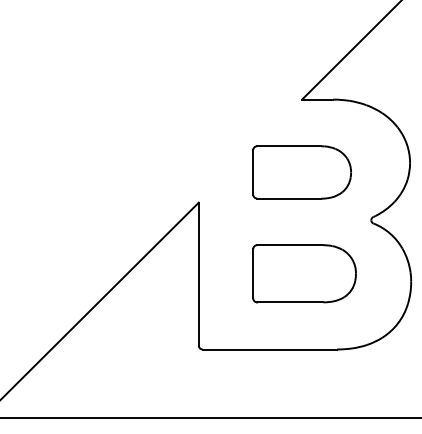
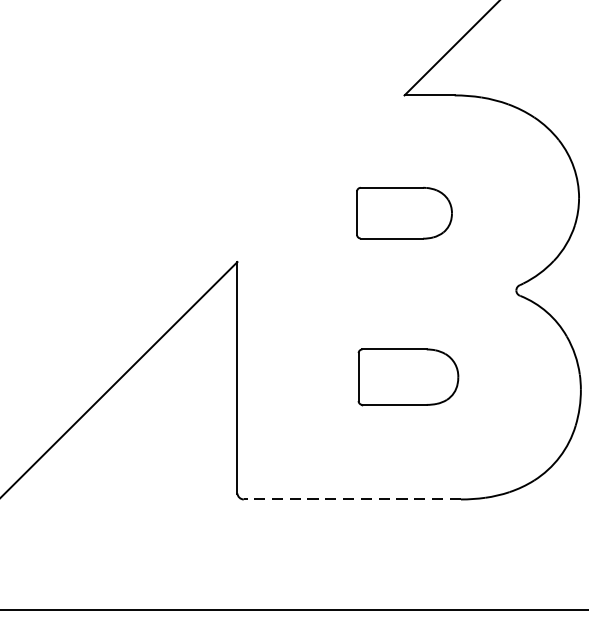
part: (301, 172) -> (403, 213), size x0.6
part: (304, 273) -> (408, 376), size x0.6
line: (269, 349) -> (351, 499), solid -> dashed

